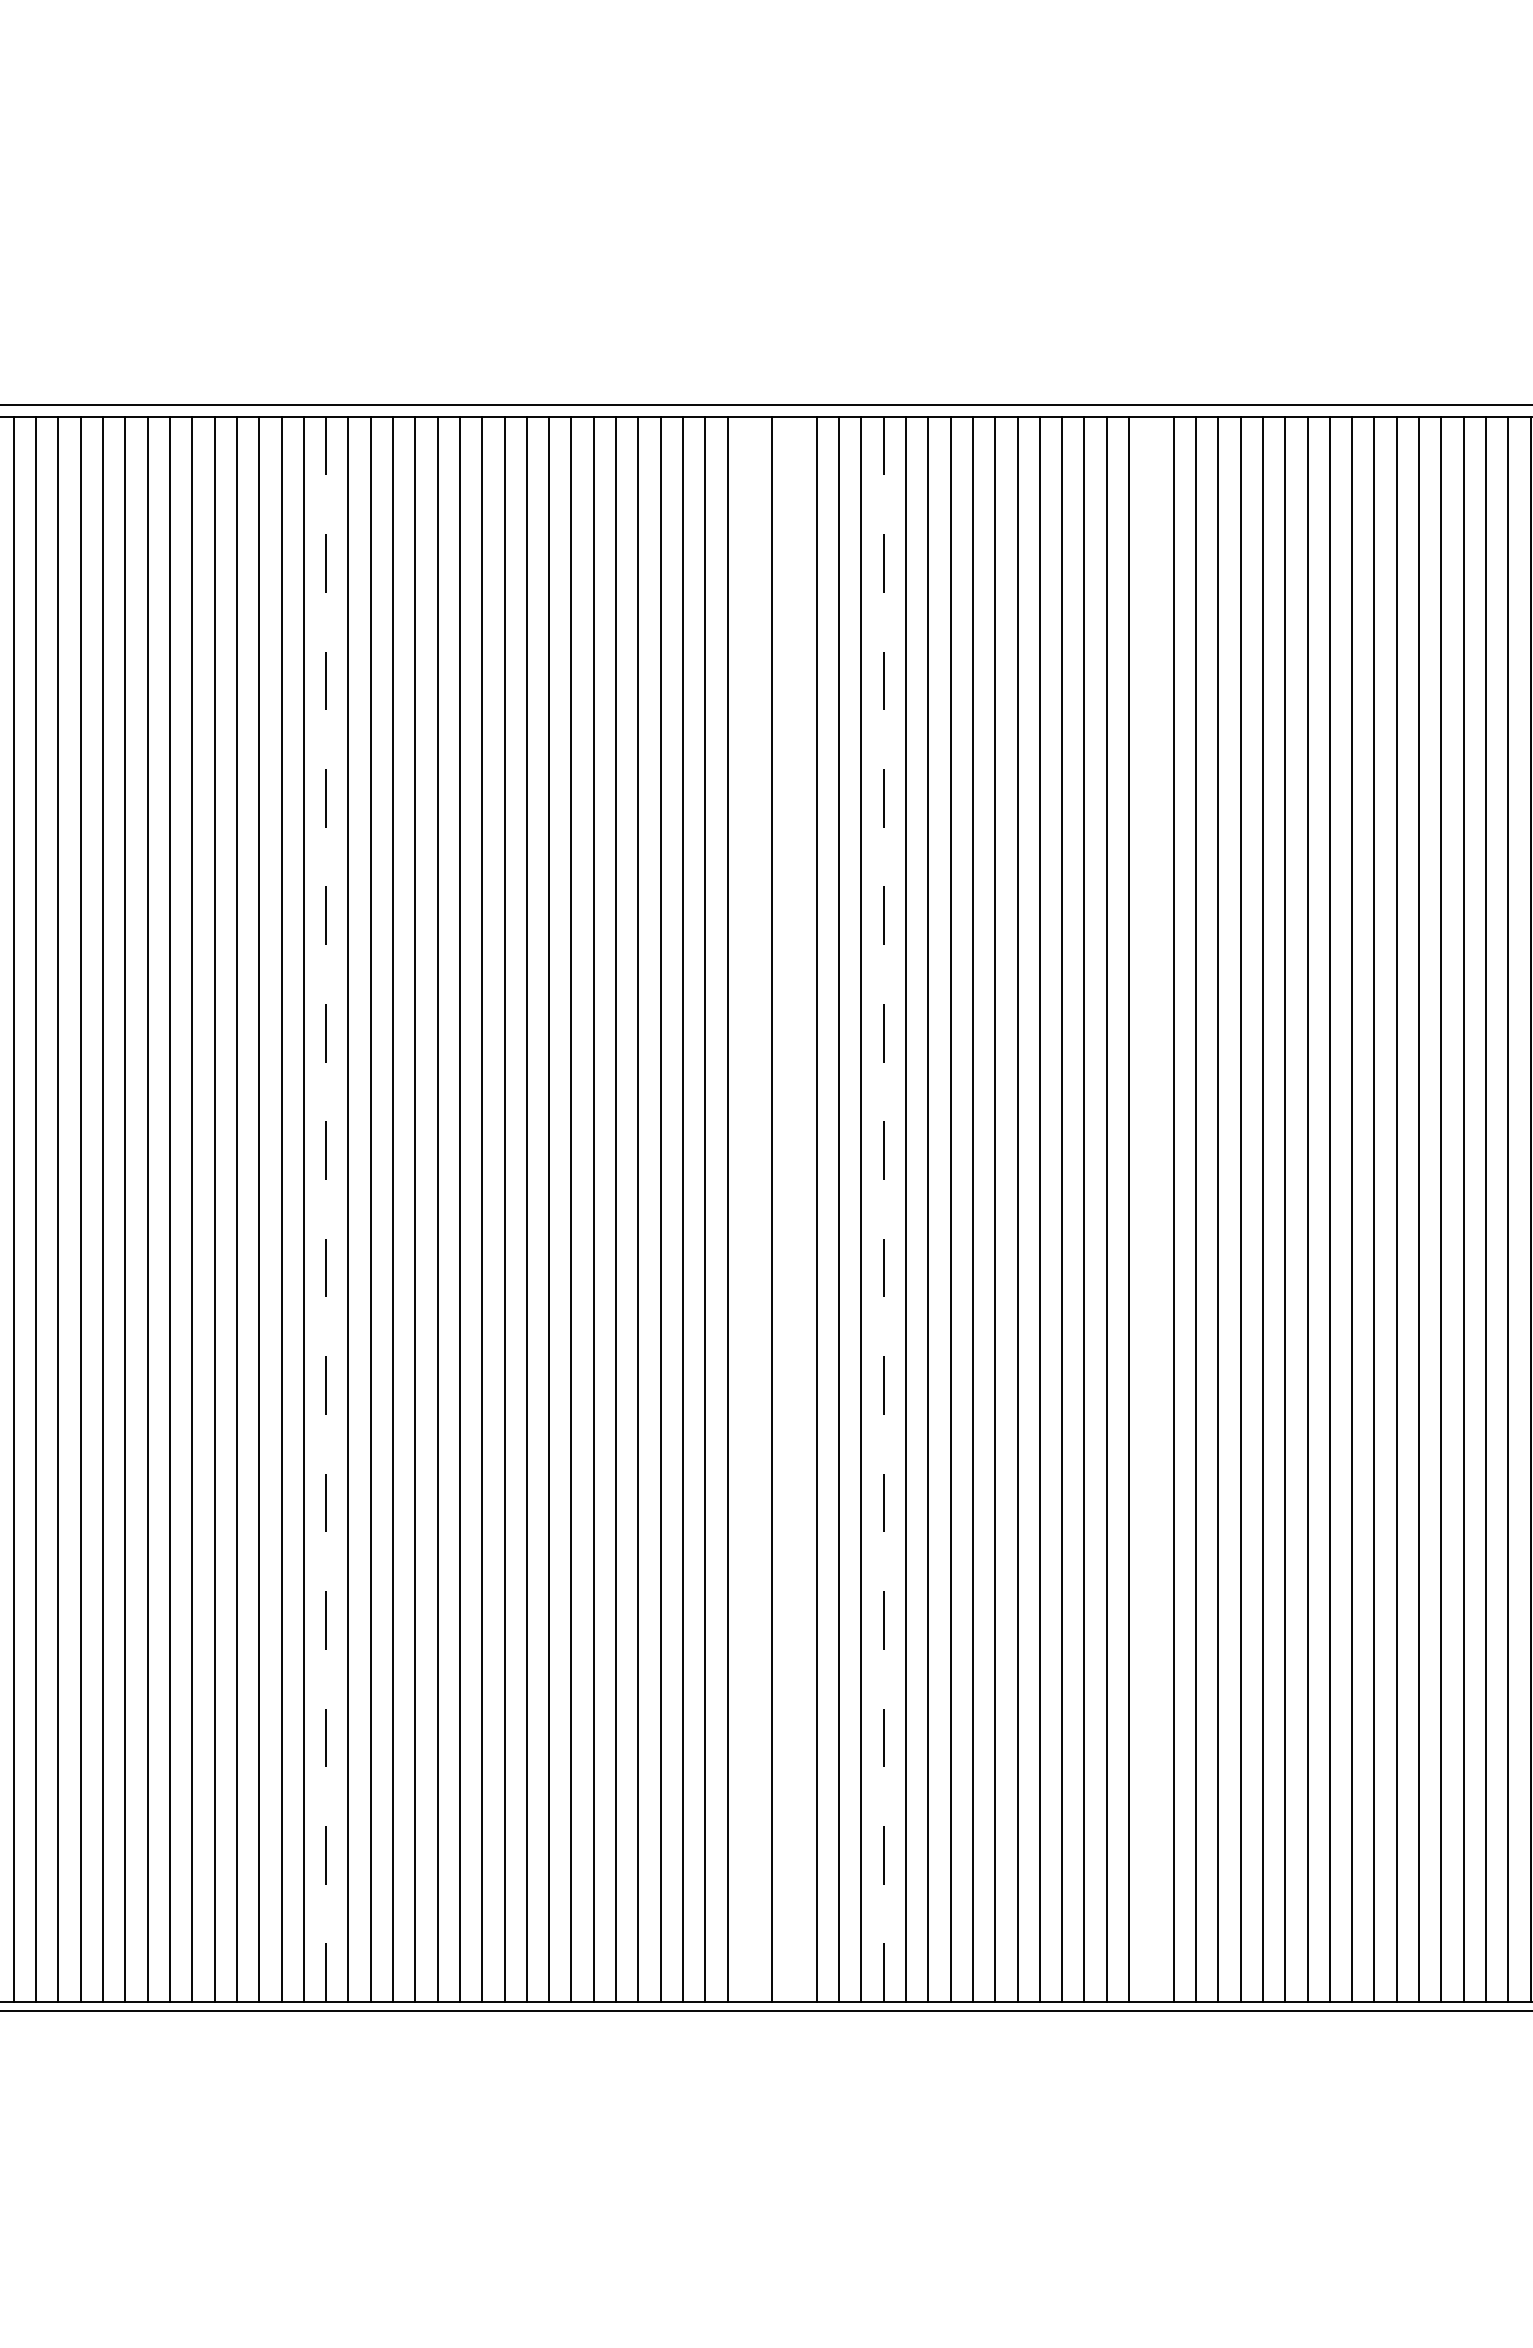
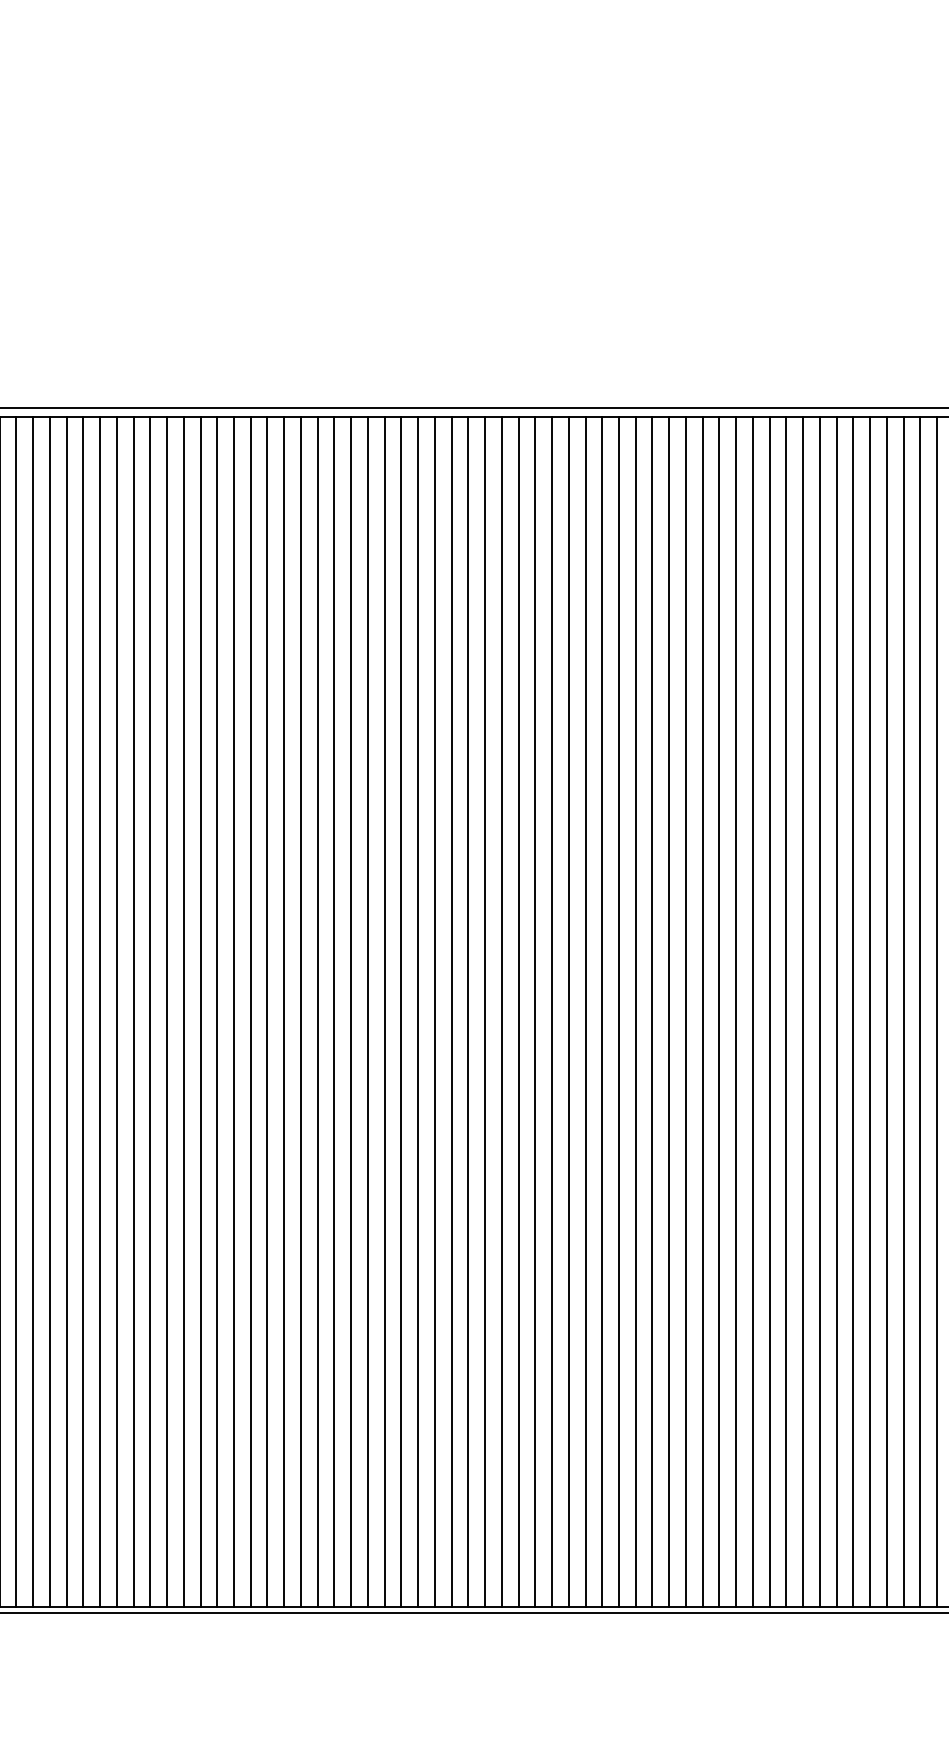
line: (326, 1209) -> (66, 1011), dashed -> solid
line: (749, 1209) -> (384, 1011), added
line: (794, 1209) -> (418, 1011), added
line: (883, 1209) -> (484, 1011), dashed -> solid
line: (1151, 1209) -> (686, 1011), added

